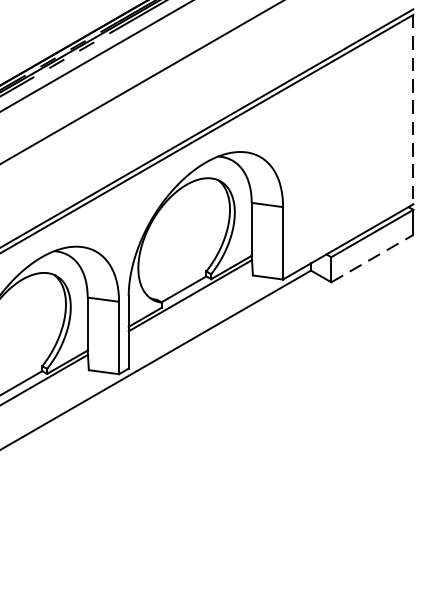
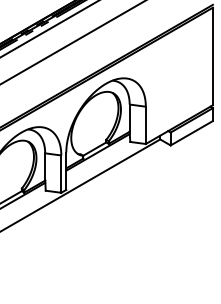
line: (412, 109) -> (212, 56), dashed -> solid
line: (373, 259) -> (192, 133), dashed -> solid

